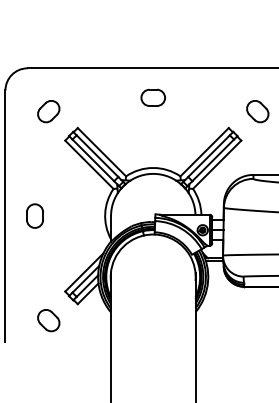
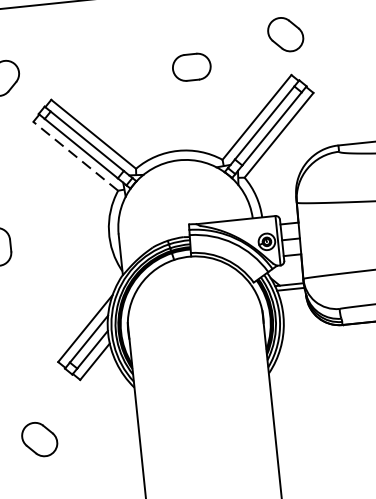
part: (152, 97) -> (190, 66), moved
part: (257, 111) -> (285, 34), moved
line: (89, 164) -> (75, 155), solid -> dashed
part: (48, 320) -> (39, 439), moved

